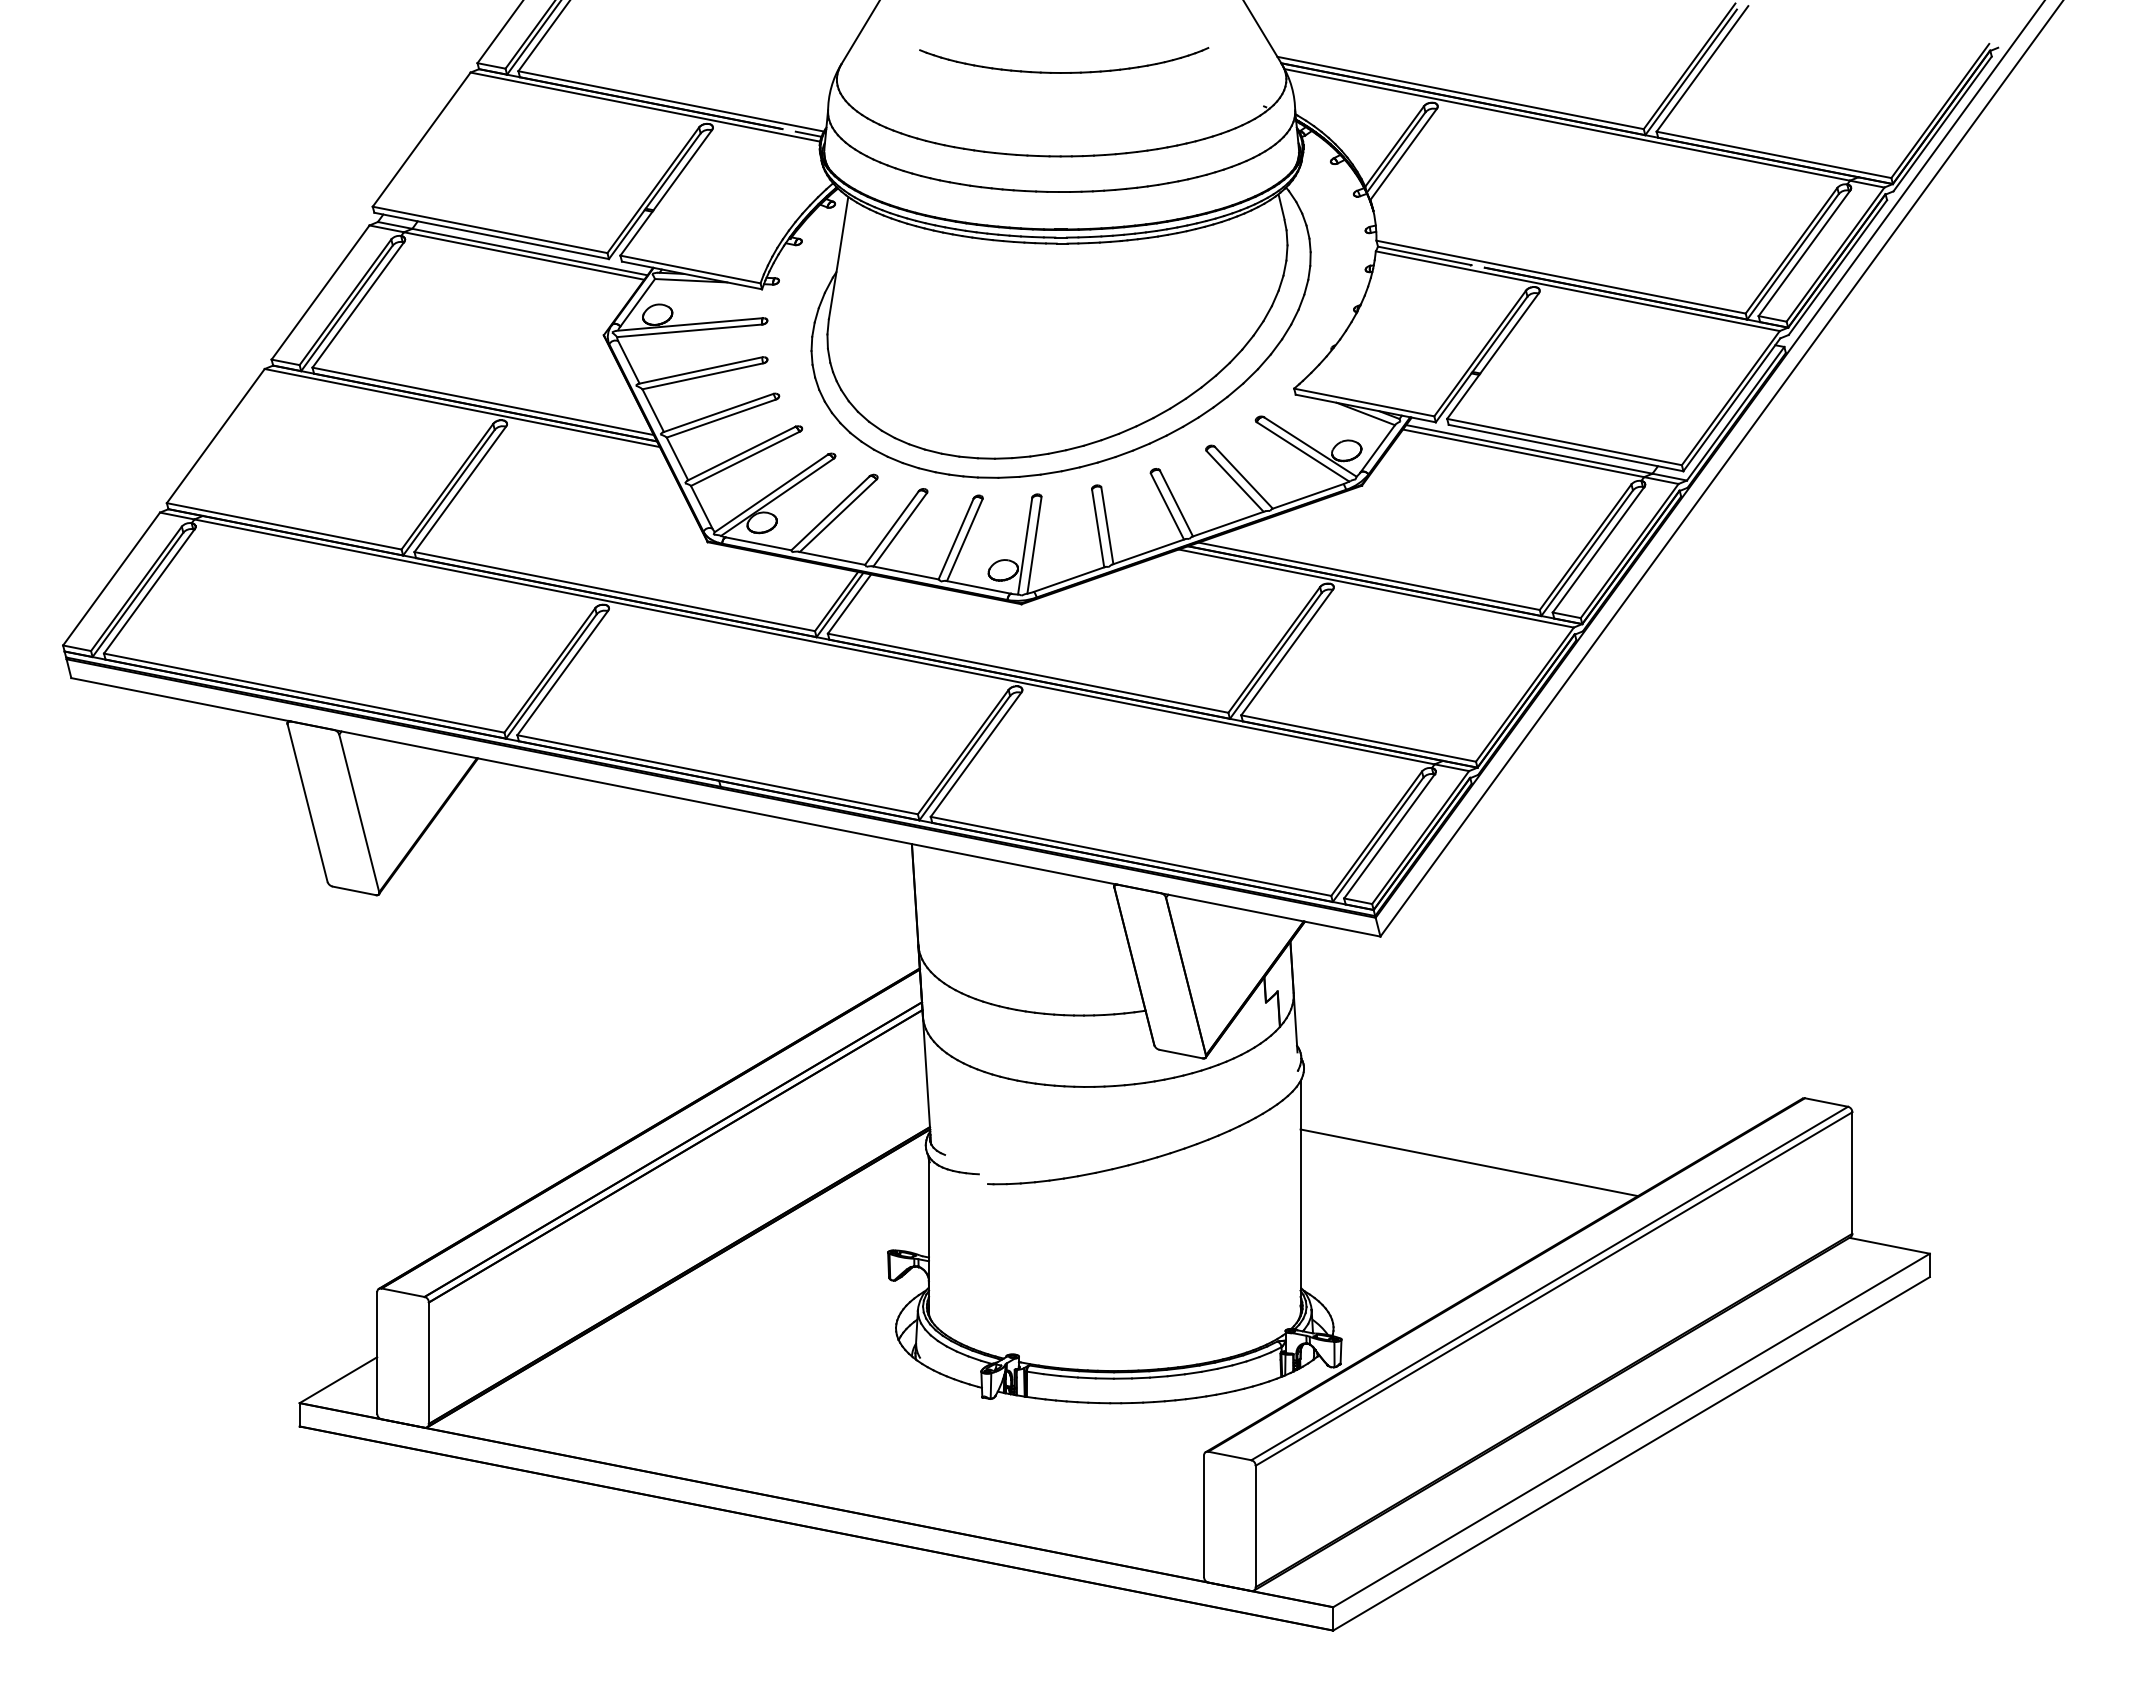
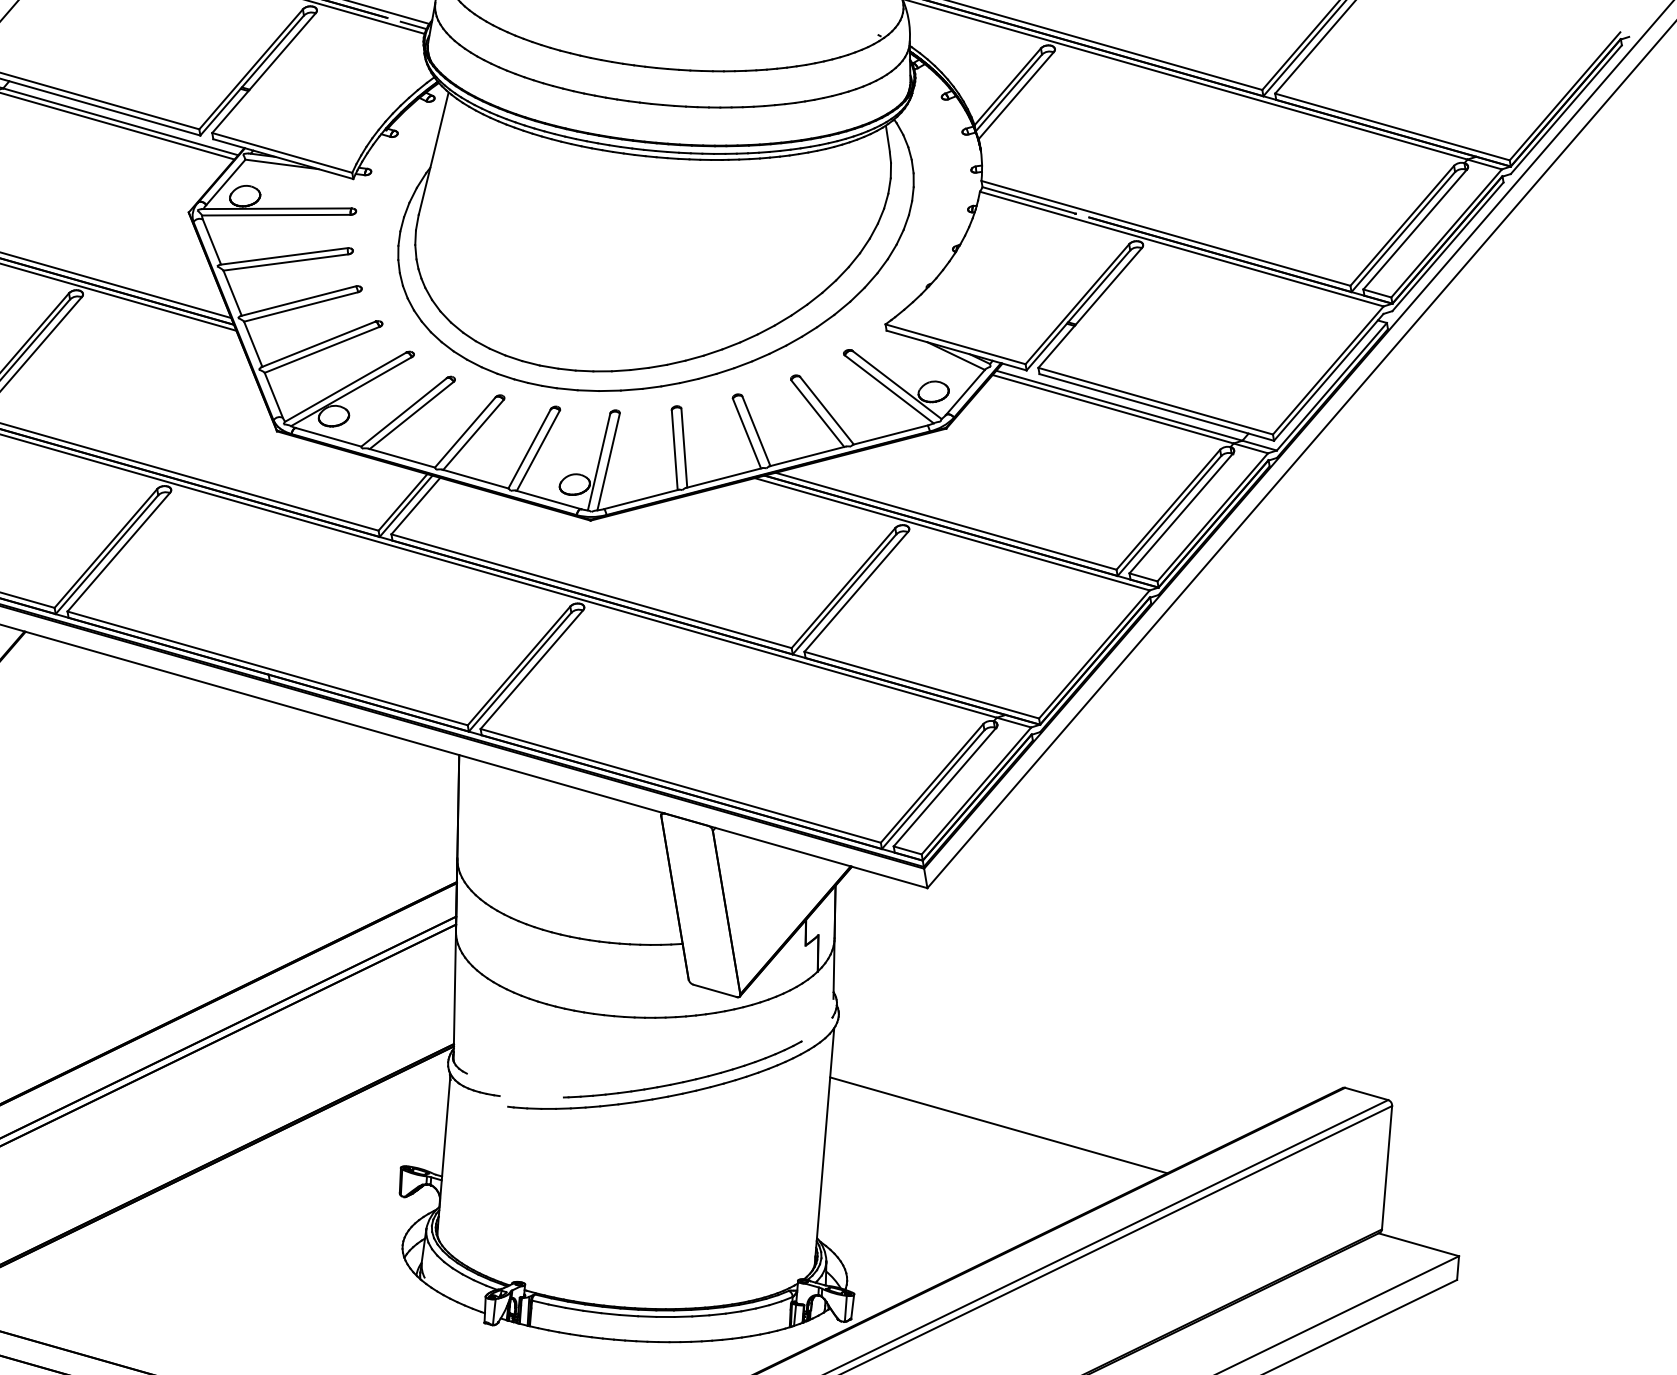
part: (1157, 1144) -> (683, 1080), added

